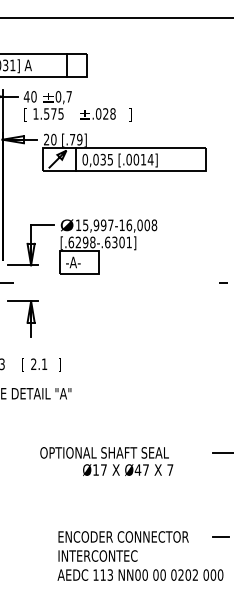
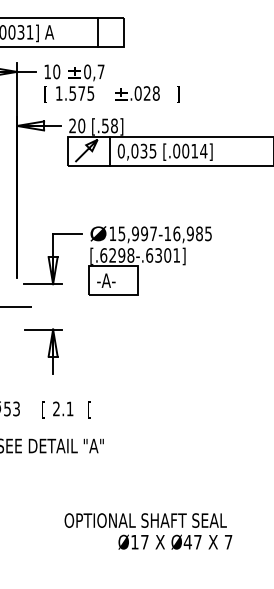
text: (26, 96) -> (47, 71), 40 -> 10
text: (76, 139) -> (110, 125), [.79] -> [.58]
text: (147, 225) -> (199, 234), 15,997-16,008 -> 15,997-16,985
text: (59, 364) -> (88, 409), ] -> [

